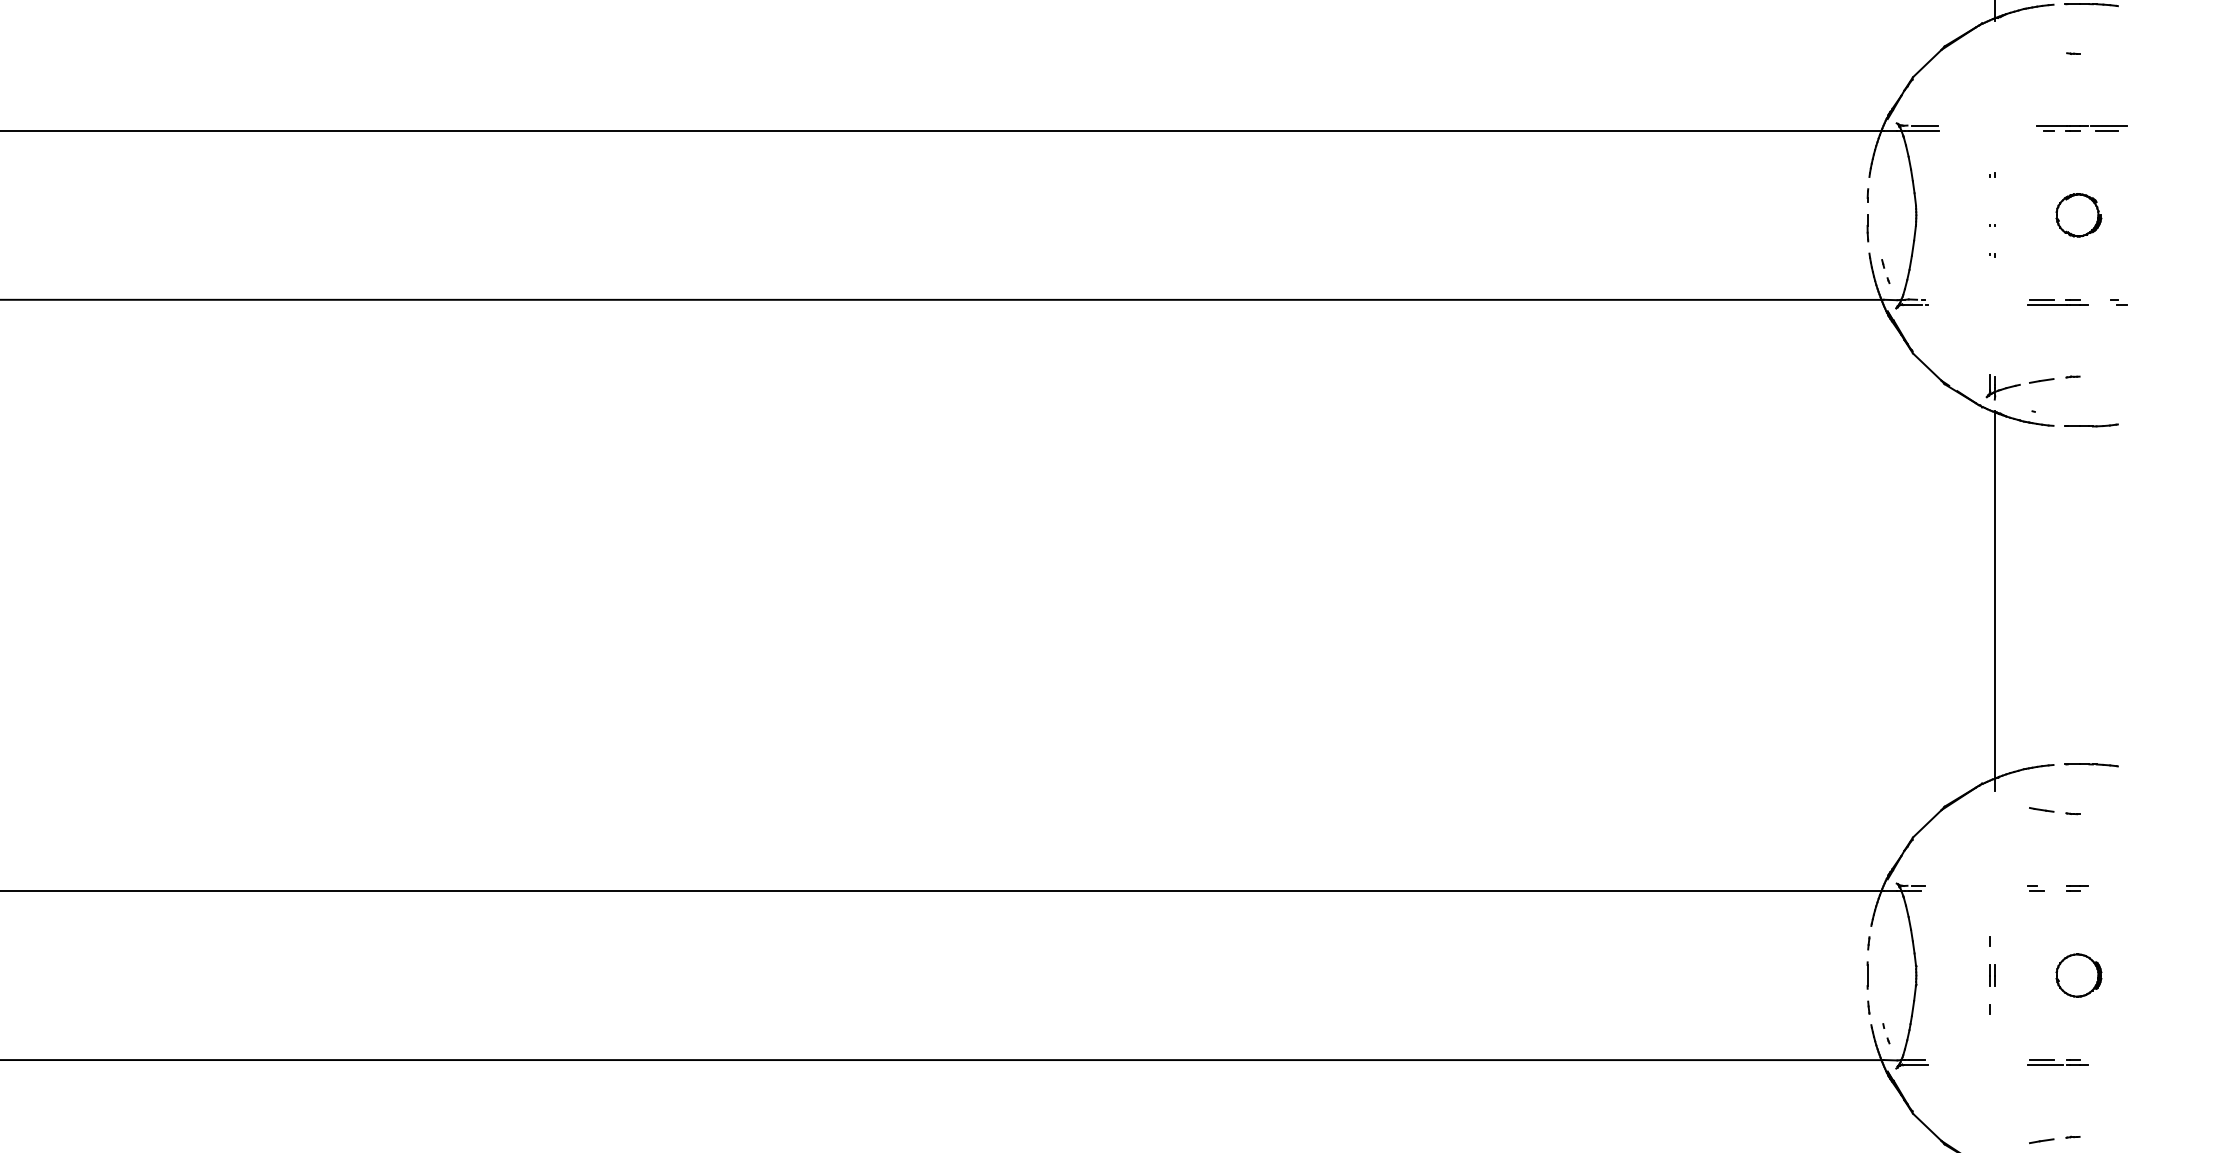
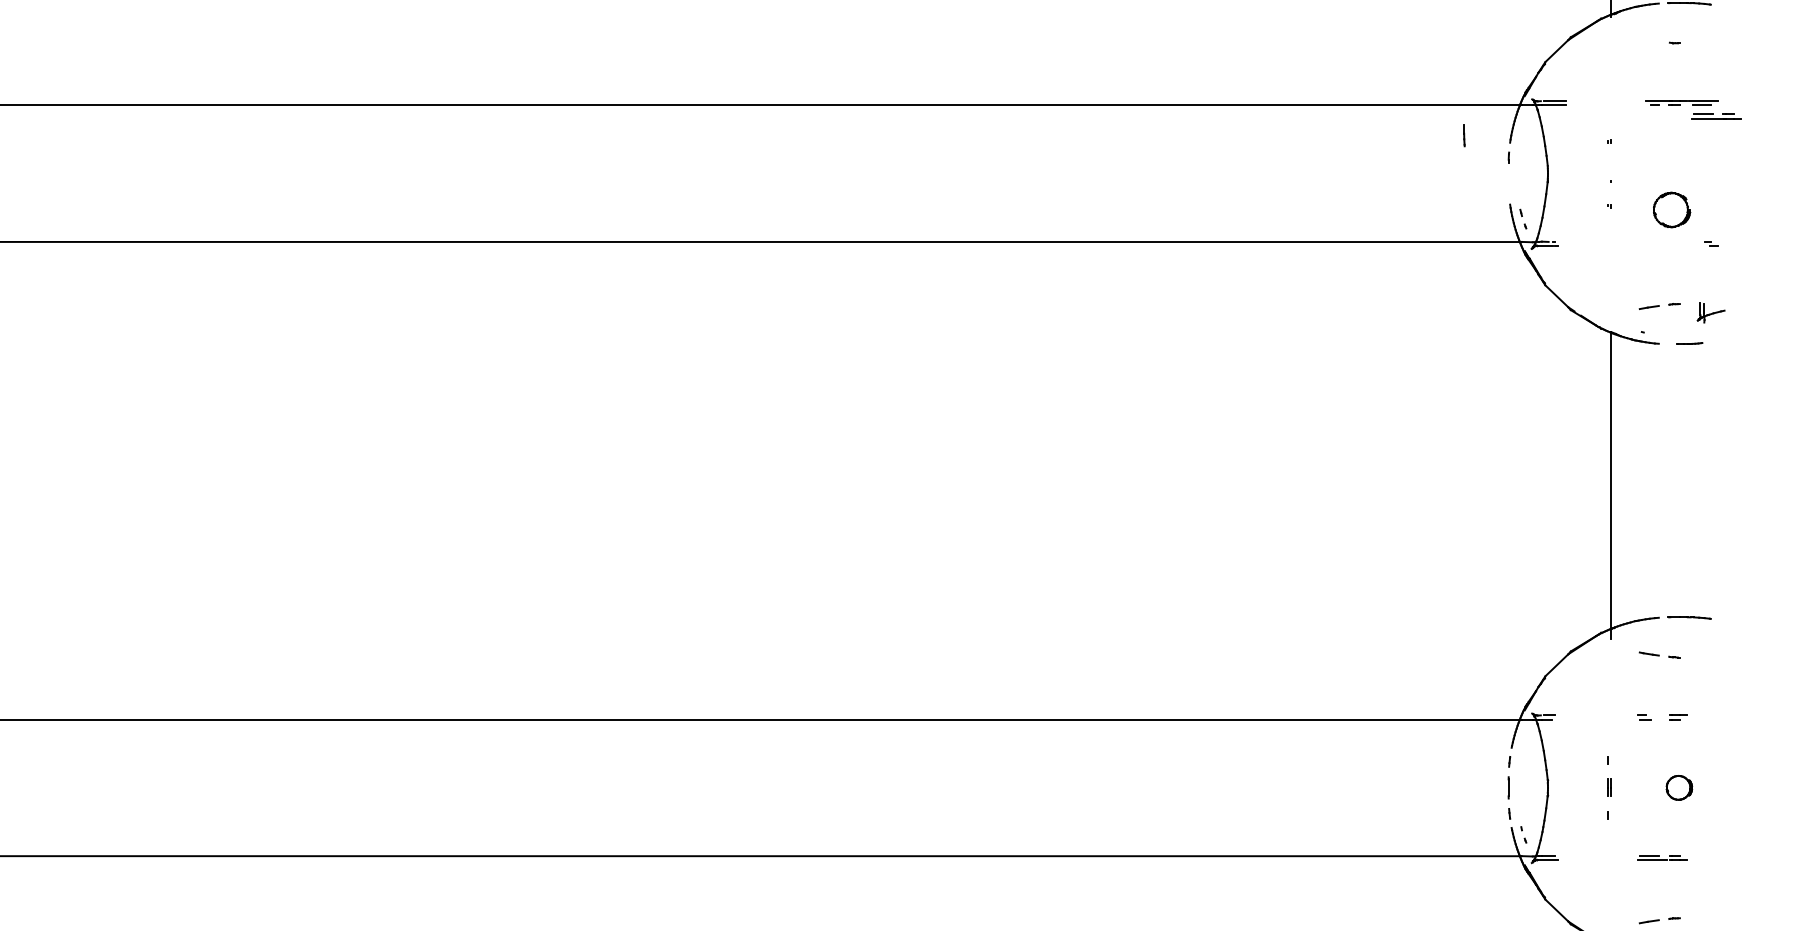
part: (2078, 215) -> (1671, 210), moved
line: (1867, 228) -> (1464, 135), moved
part: (2057, 302) -> (1716, 116), moved
part: (2002, 387) -> (1710, 312), moved
part: (2091, 425) -> (1689, 343), size x0.6
part: (2078, 975) -> (1679, 787), size x0.7

